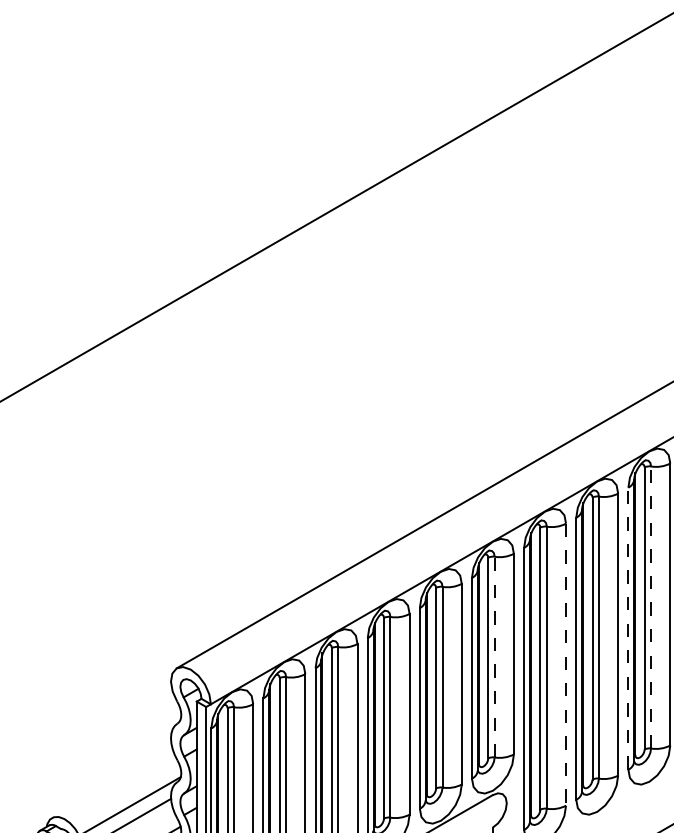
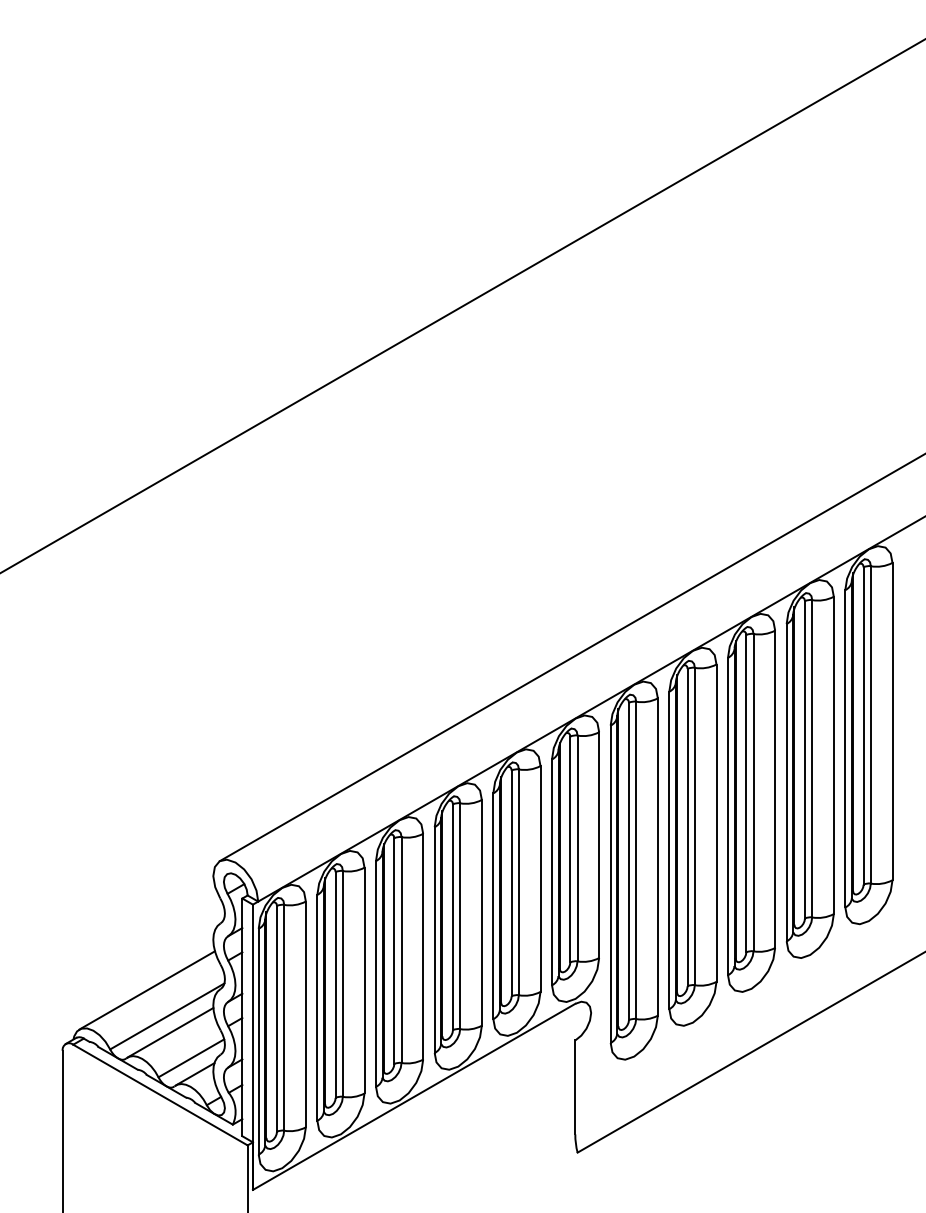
line: (651, 607) -> (753, 792), dashed -> solid
line: (627, 628) -> (727, 816), dashed -> solid
line: (494, 657) -> (577, 848), dashed -> solid
line: (565, 665) -> (657, 857), dashed -> solid
line: (111, 783) -> (146, 990), added

